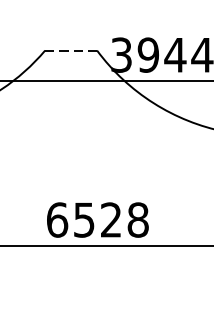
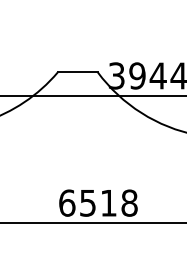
line: (71, 50) -> (78, 72), dashed -> solid
text: (110, 219) -> (108, 202), 6528 -> 6518

